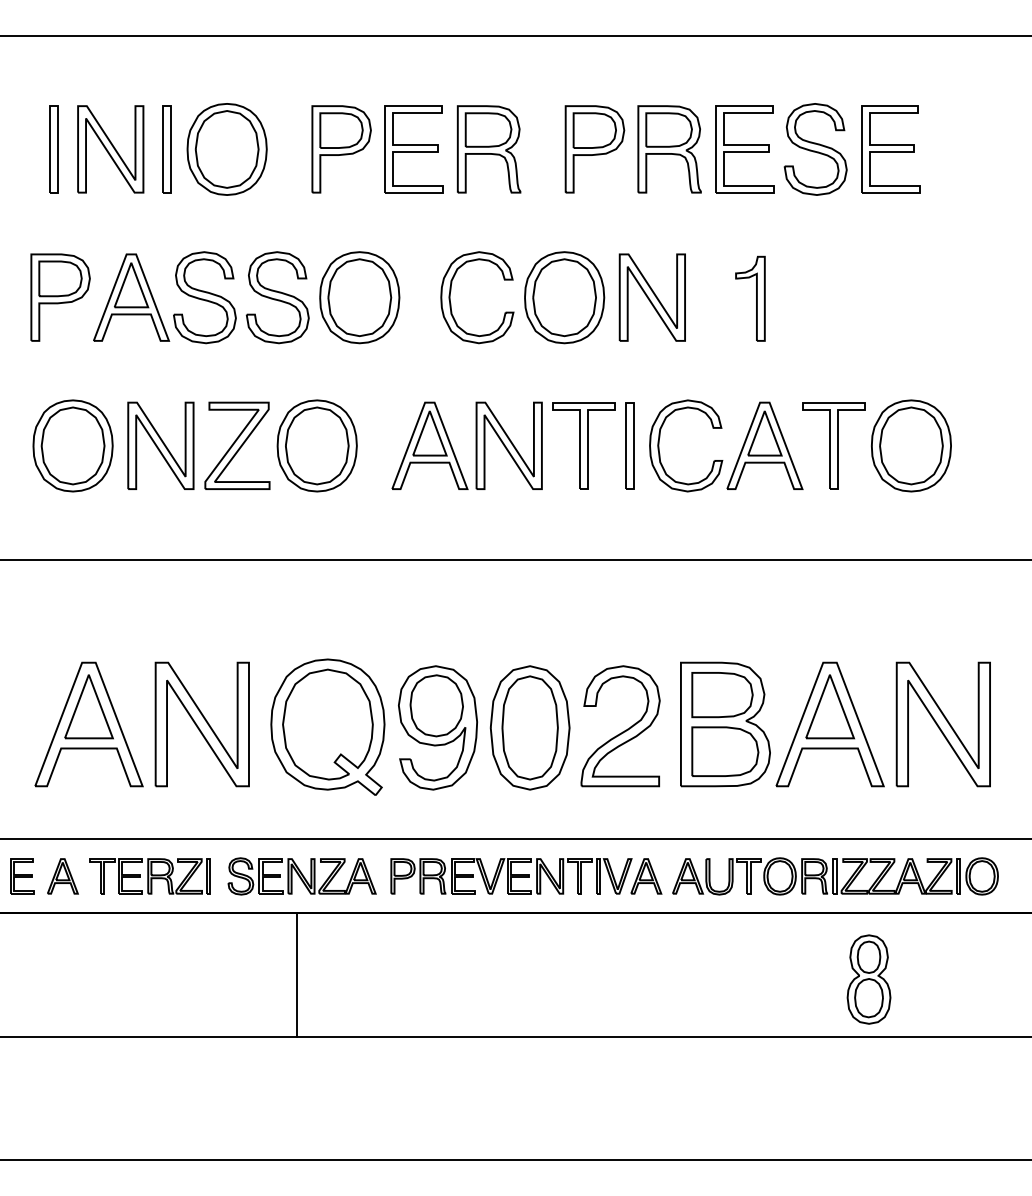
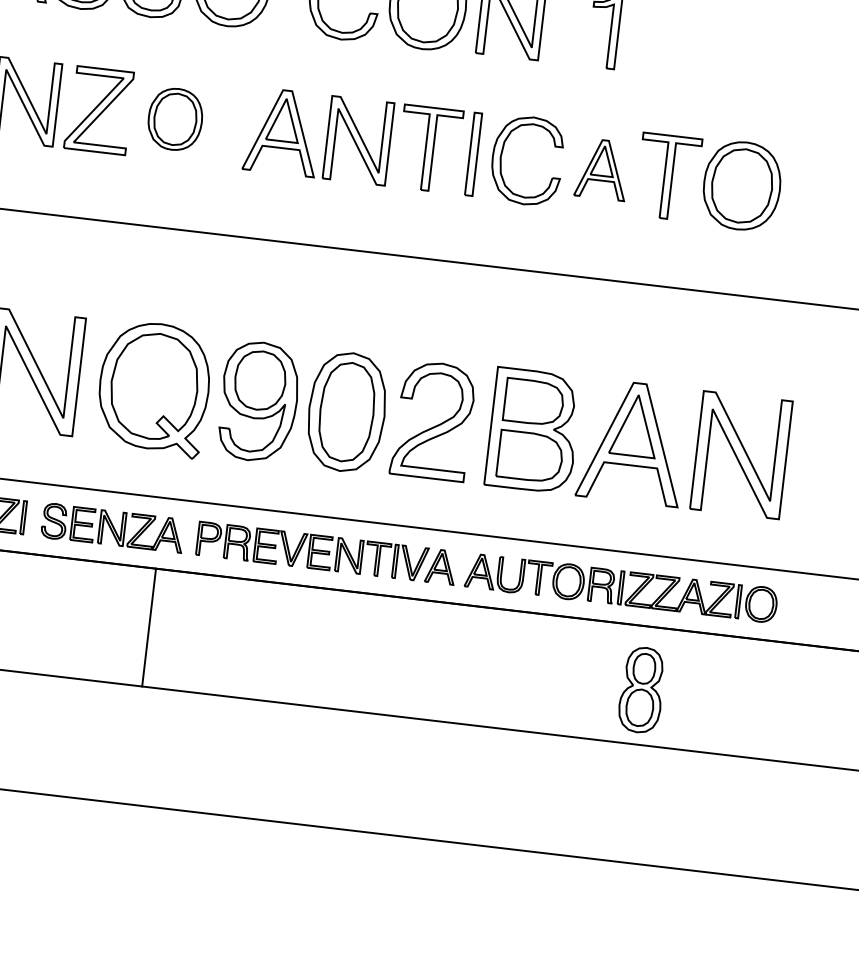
part: (316, 445) -> (174, 118), size x0.7
part: (764, 445) -> (602, 169), size x0.7
line: (296, 974) -> (148, 627), moved

